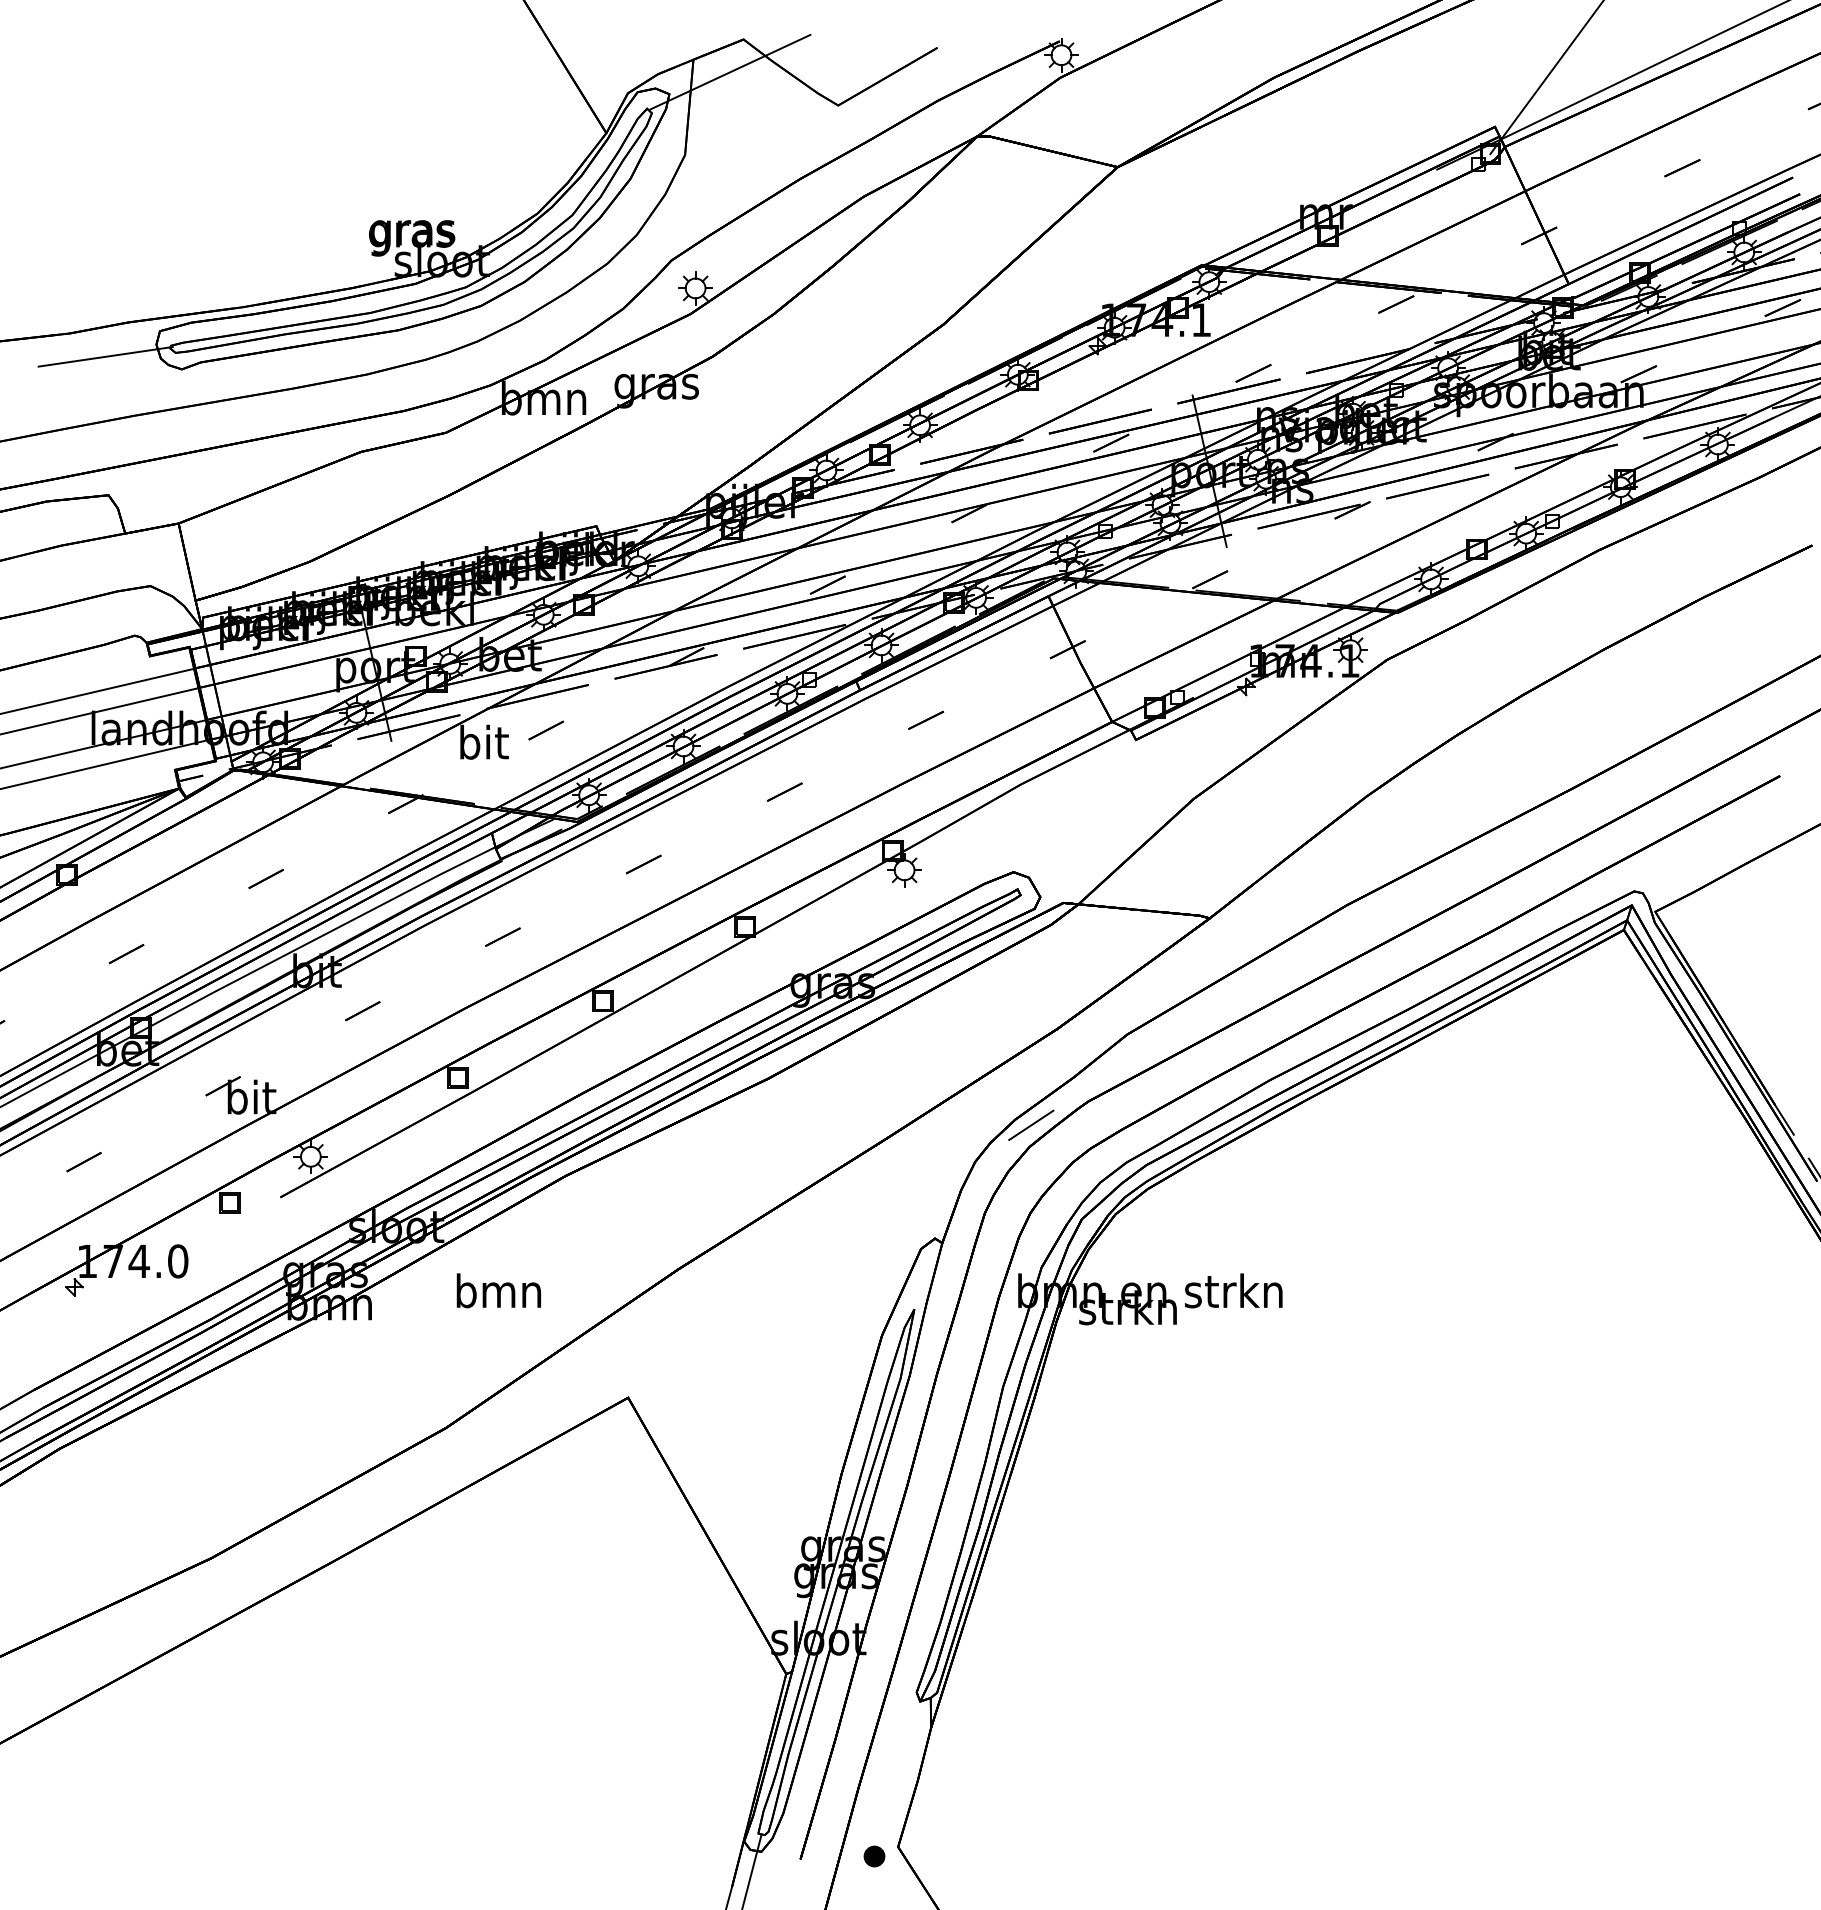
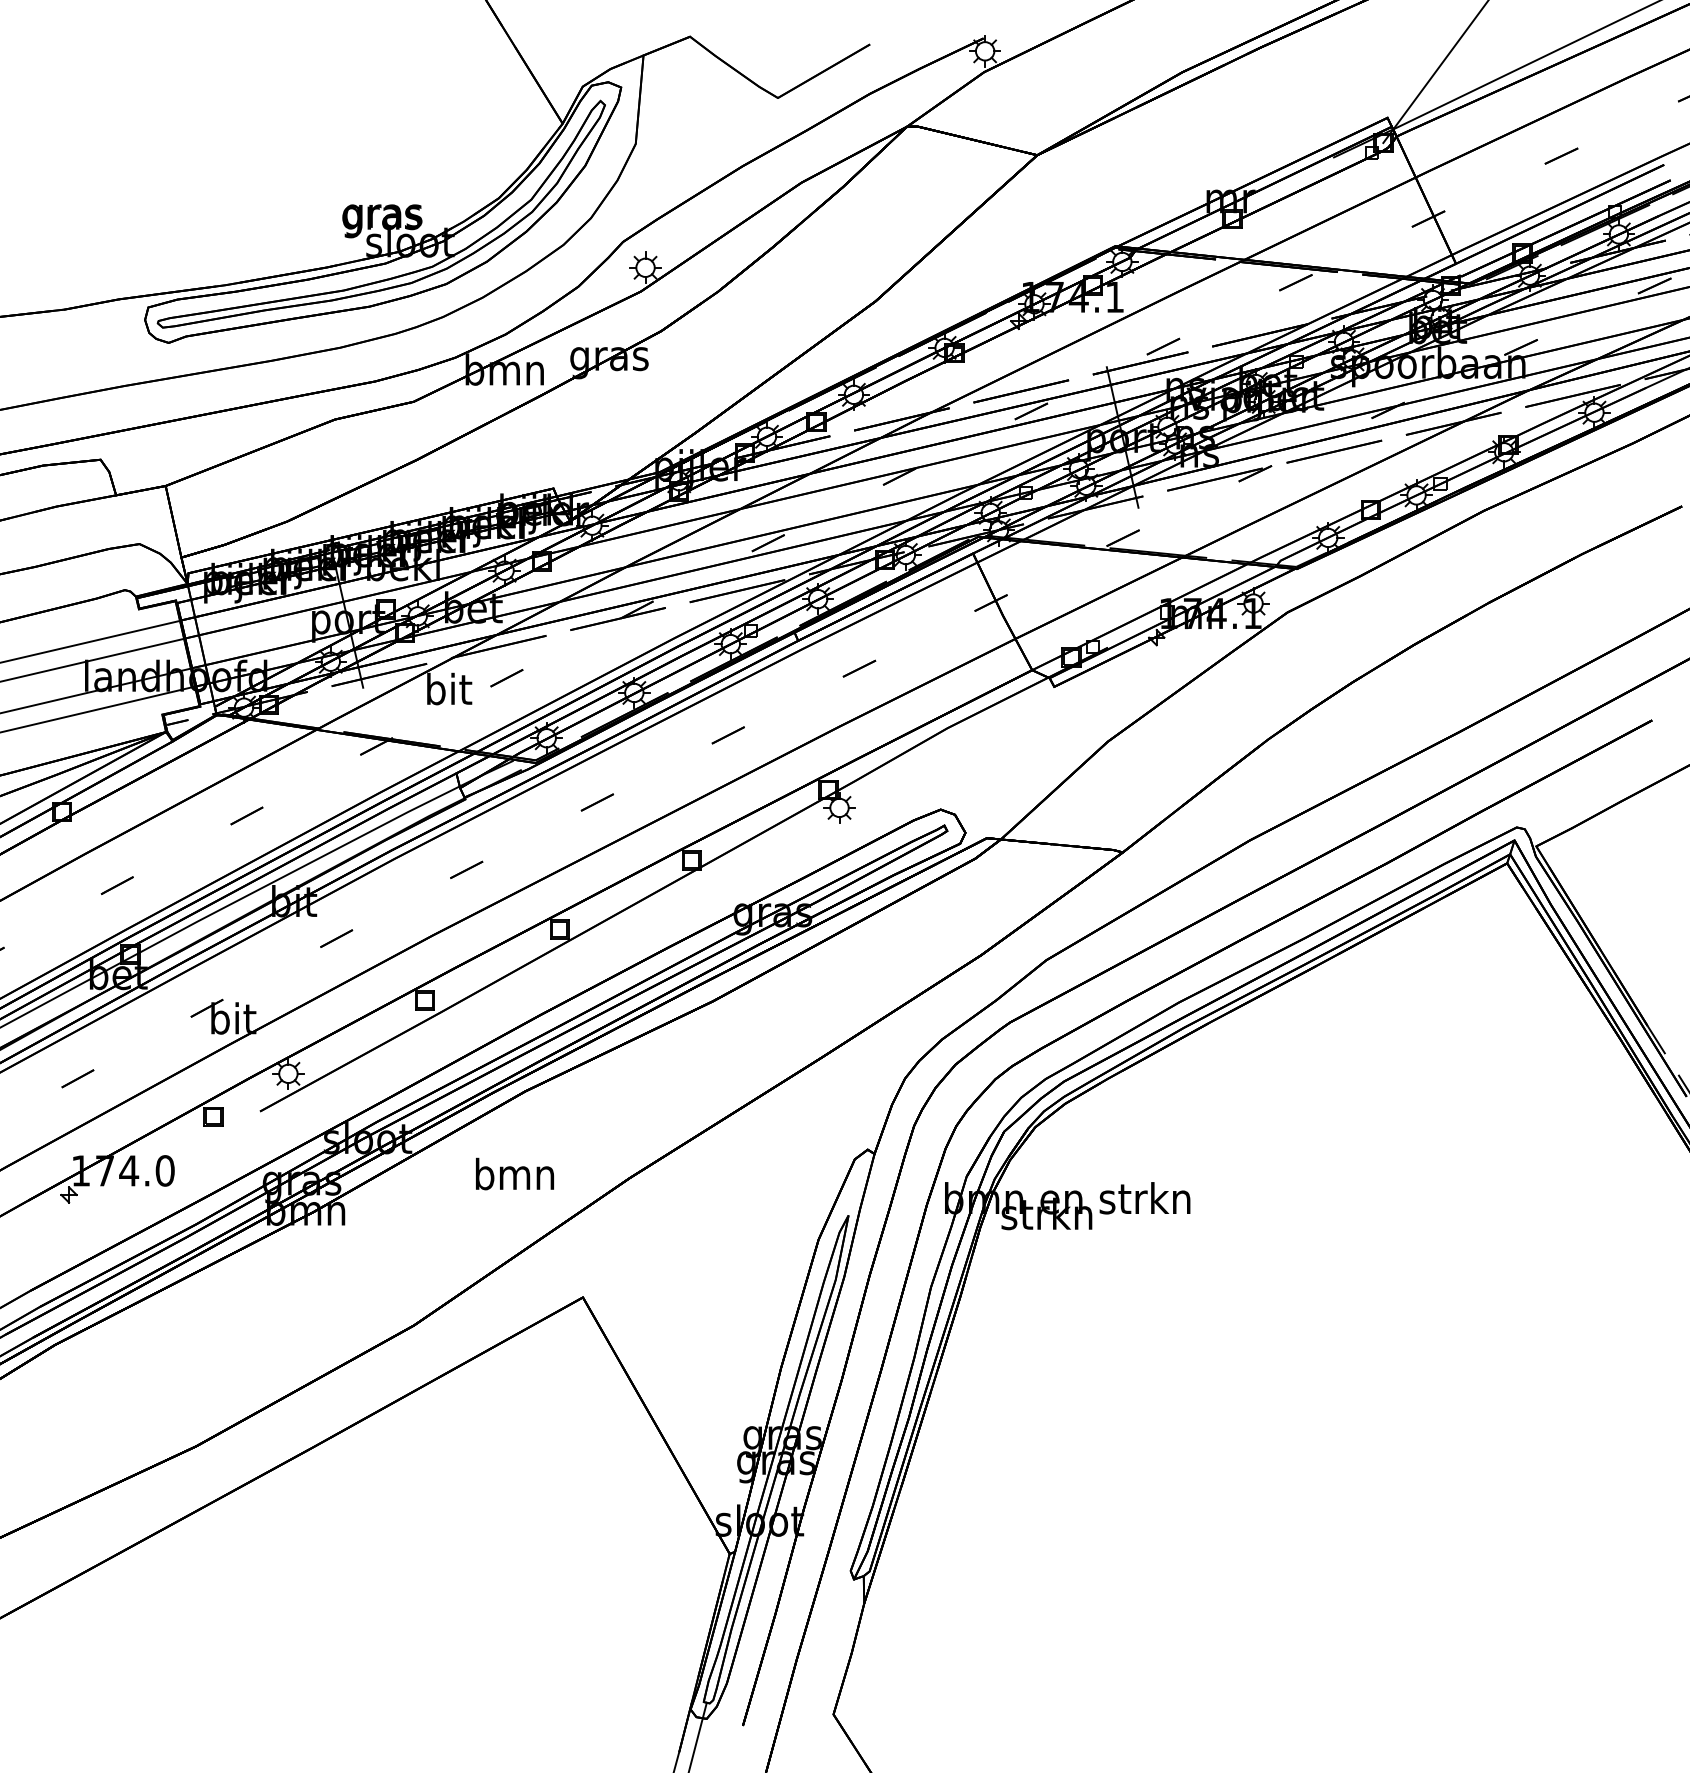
line: (730, 71) -> (677, 66), removed
line: (105, 356) -> (97, 330), removed
line: (1031, 1124) -> (957, 1043), removed
text: (498, 1290) -> (514, 1173), moved
part: (874, 1856) -> (811, 1723), removed

